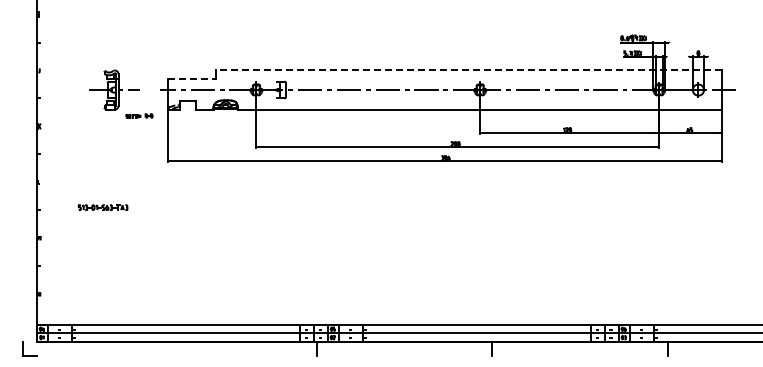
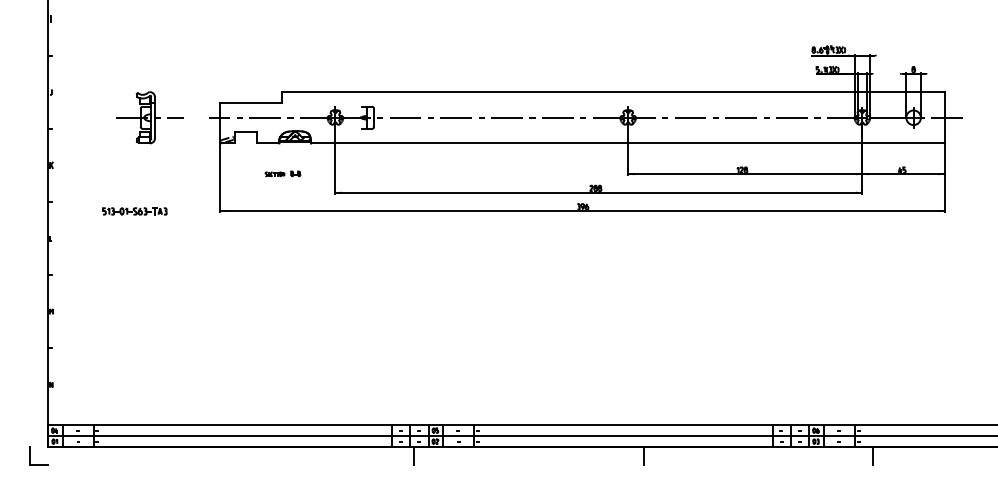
line: (468, 70) -> (612, 92), dashed -> solid
line: (192, 78) -> (251, 102), dashed -> solid
part: (139, 115) -> (283, 173), moved
part: (102, 207) -> (134, 211), moved

